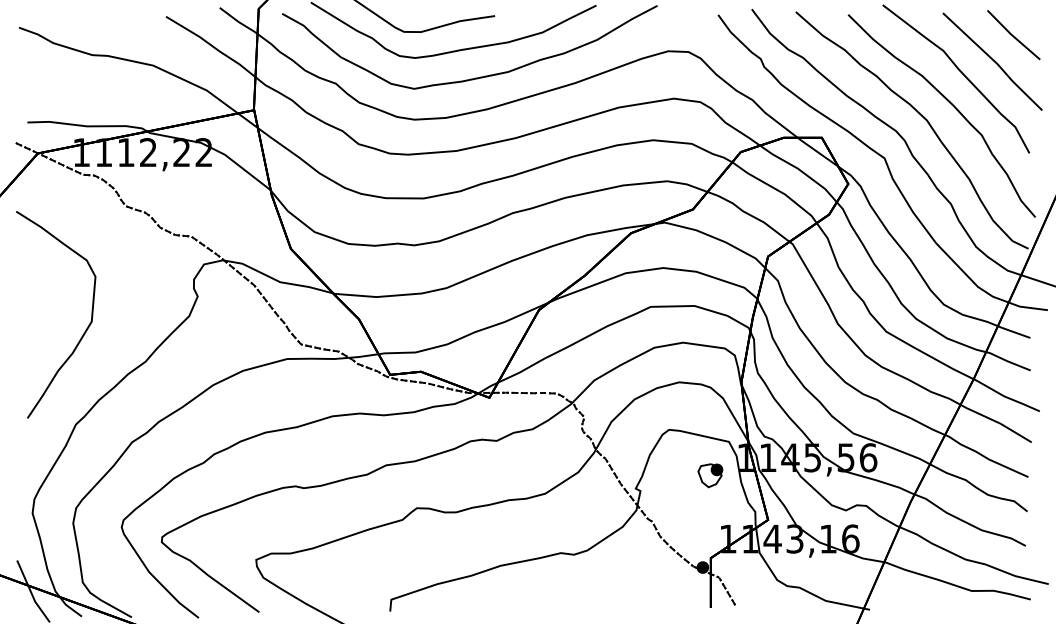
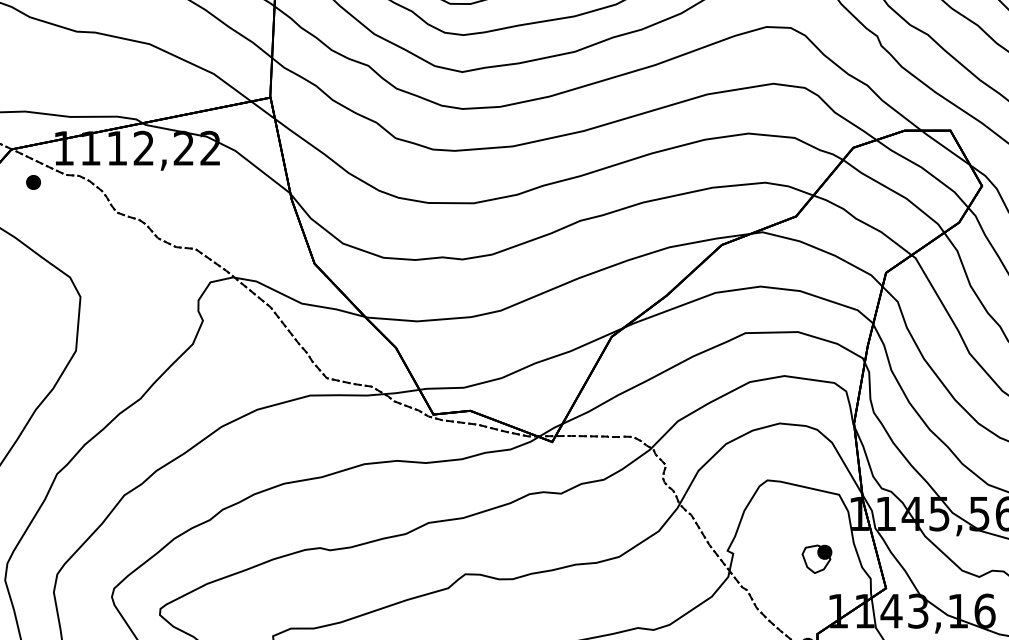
part: (56, 180) -> (33, 181), added
part: (710, 475) -> (817, 559), moved

